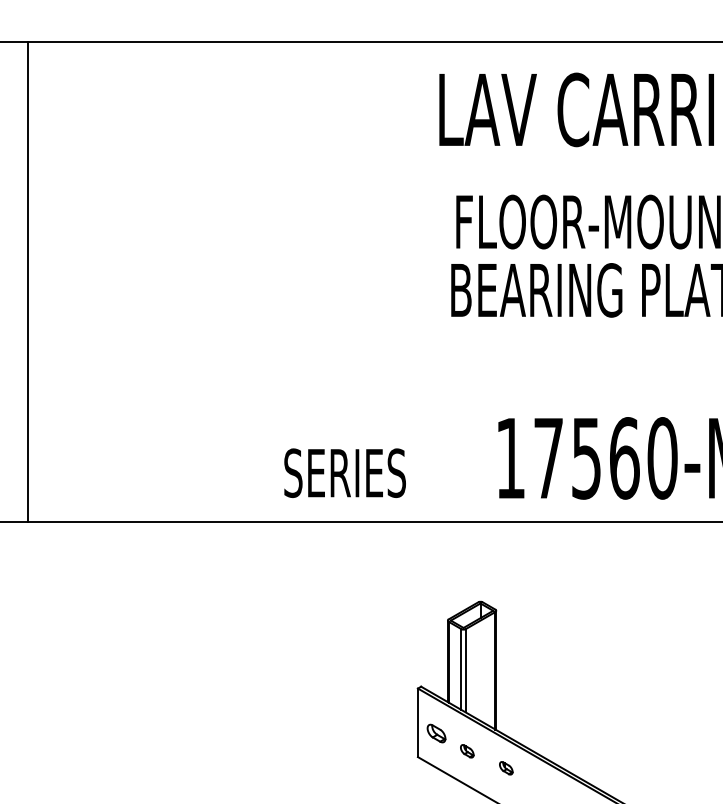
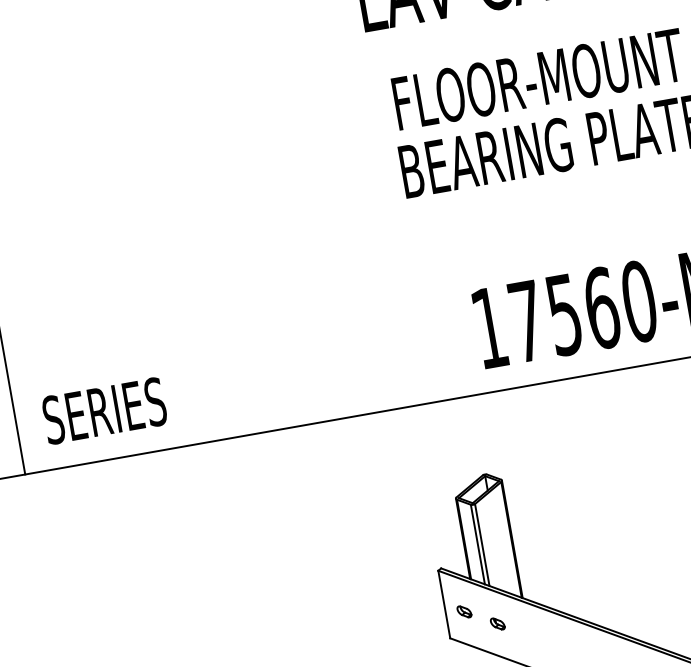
text: (344, 472) -> (103, 410), moved
part: (436, 733) -> (464, 611), size x0.71
part: (506, 768) -> (539, 634), removed

